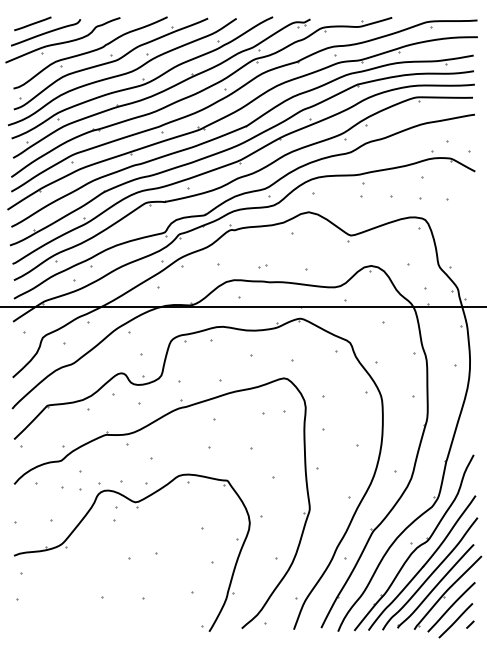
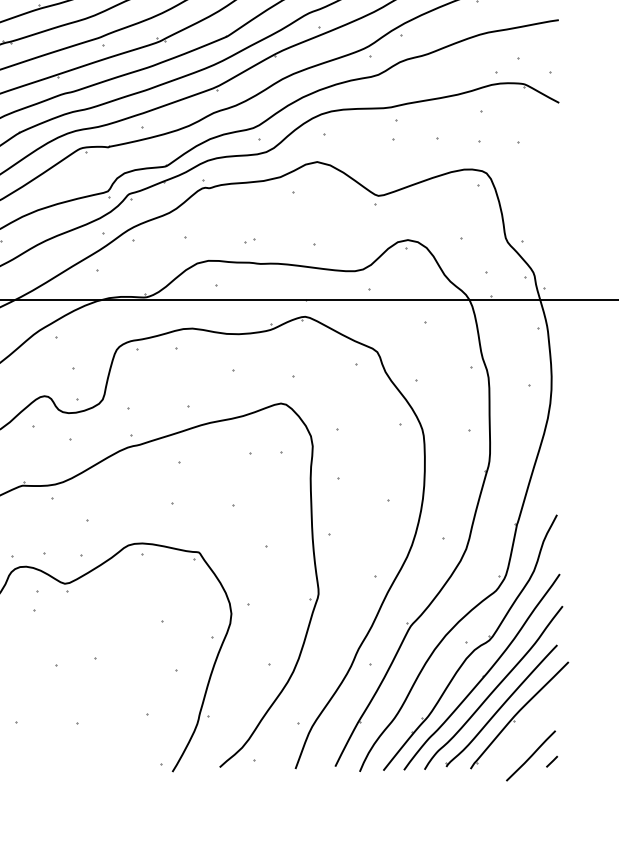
line: (451, 607) -> (524, 736), removed

